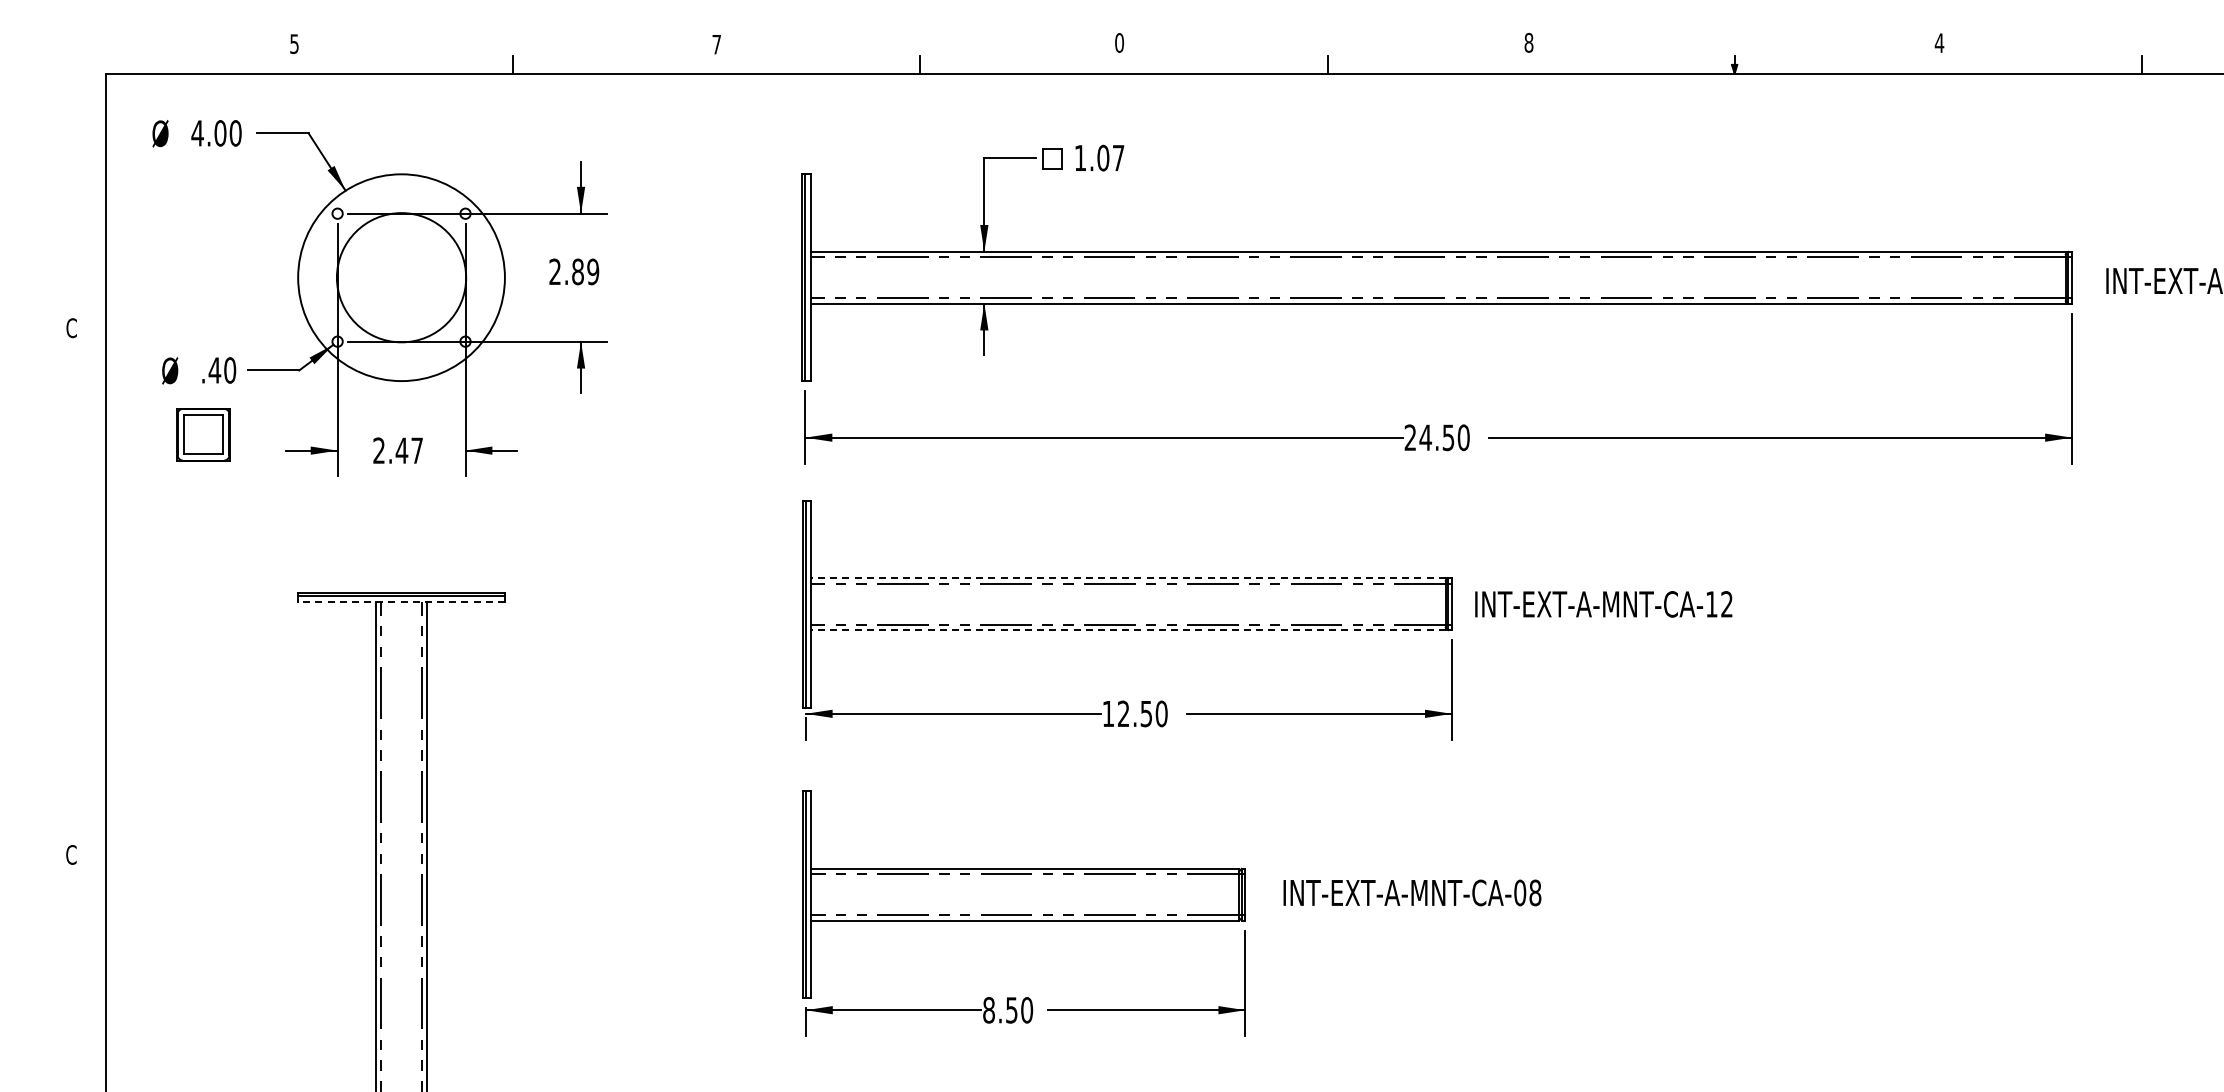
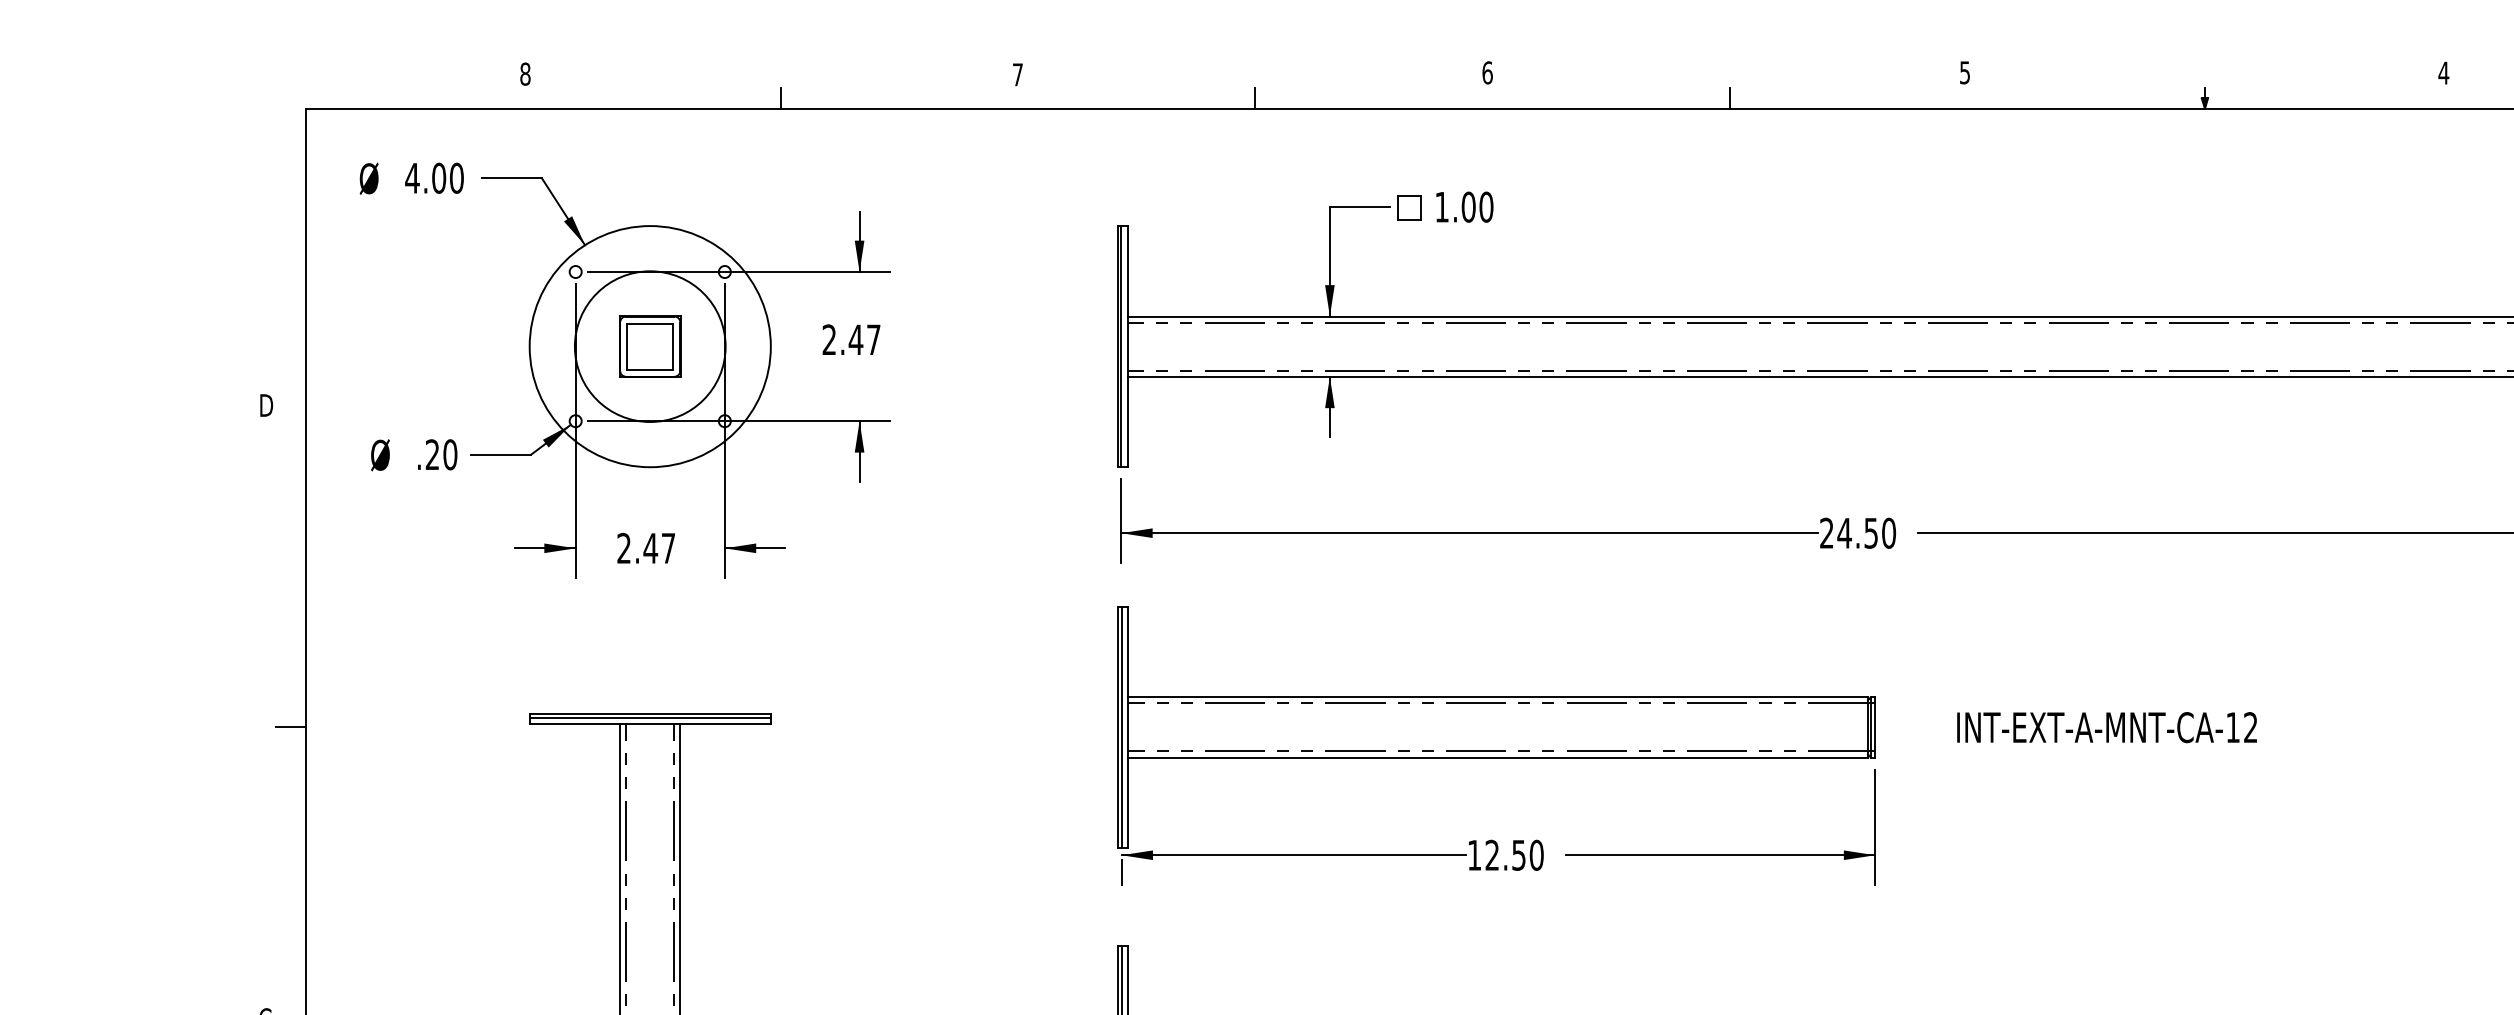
text: (1119, 42) -> (1487, 72), 0 -> 6
text: (1528, 42) -> (1964, 72), 8 -> 5
text: (294, 43) -> (525, 73), 5 -> 8
text: (1118, 157) -> (1486, 206), 1.07 -> 1.00
text: (585, 271) -> (864, 339), 2.89 -> 2.47
text: (72, 328) -> (266, 405), C -> D
text: (214, 370) -> (432, 454), .40 -> .20
part: (203, 434) -> (650, 346), moved
line: (1127, 578) -> (1496, 697), dashed -> solid
line: (401, 601) -> (650, 724), dashed -> solid
line: (93, 603) -> (291, 726), added
text: (1603, 604) -> (2106, 727), moved
line: (1127, 630) -> (1496, 758), dashed -> solid

